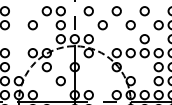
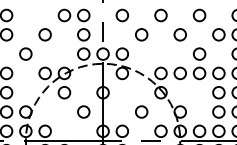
circle: (18, 39) -> (25, 54), added
circle: (102, 81) -> (141, 112), added

